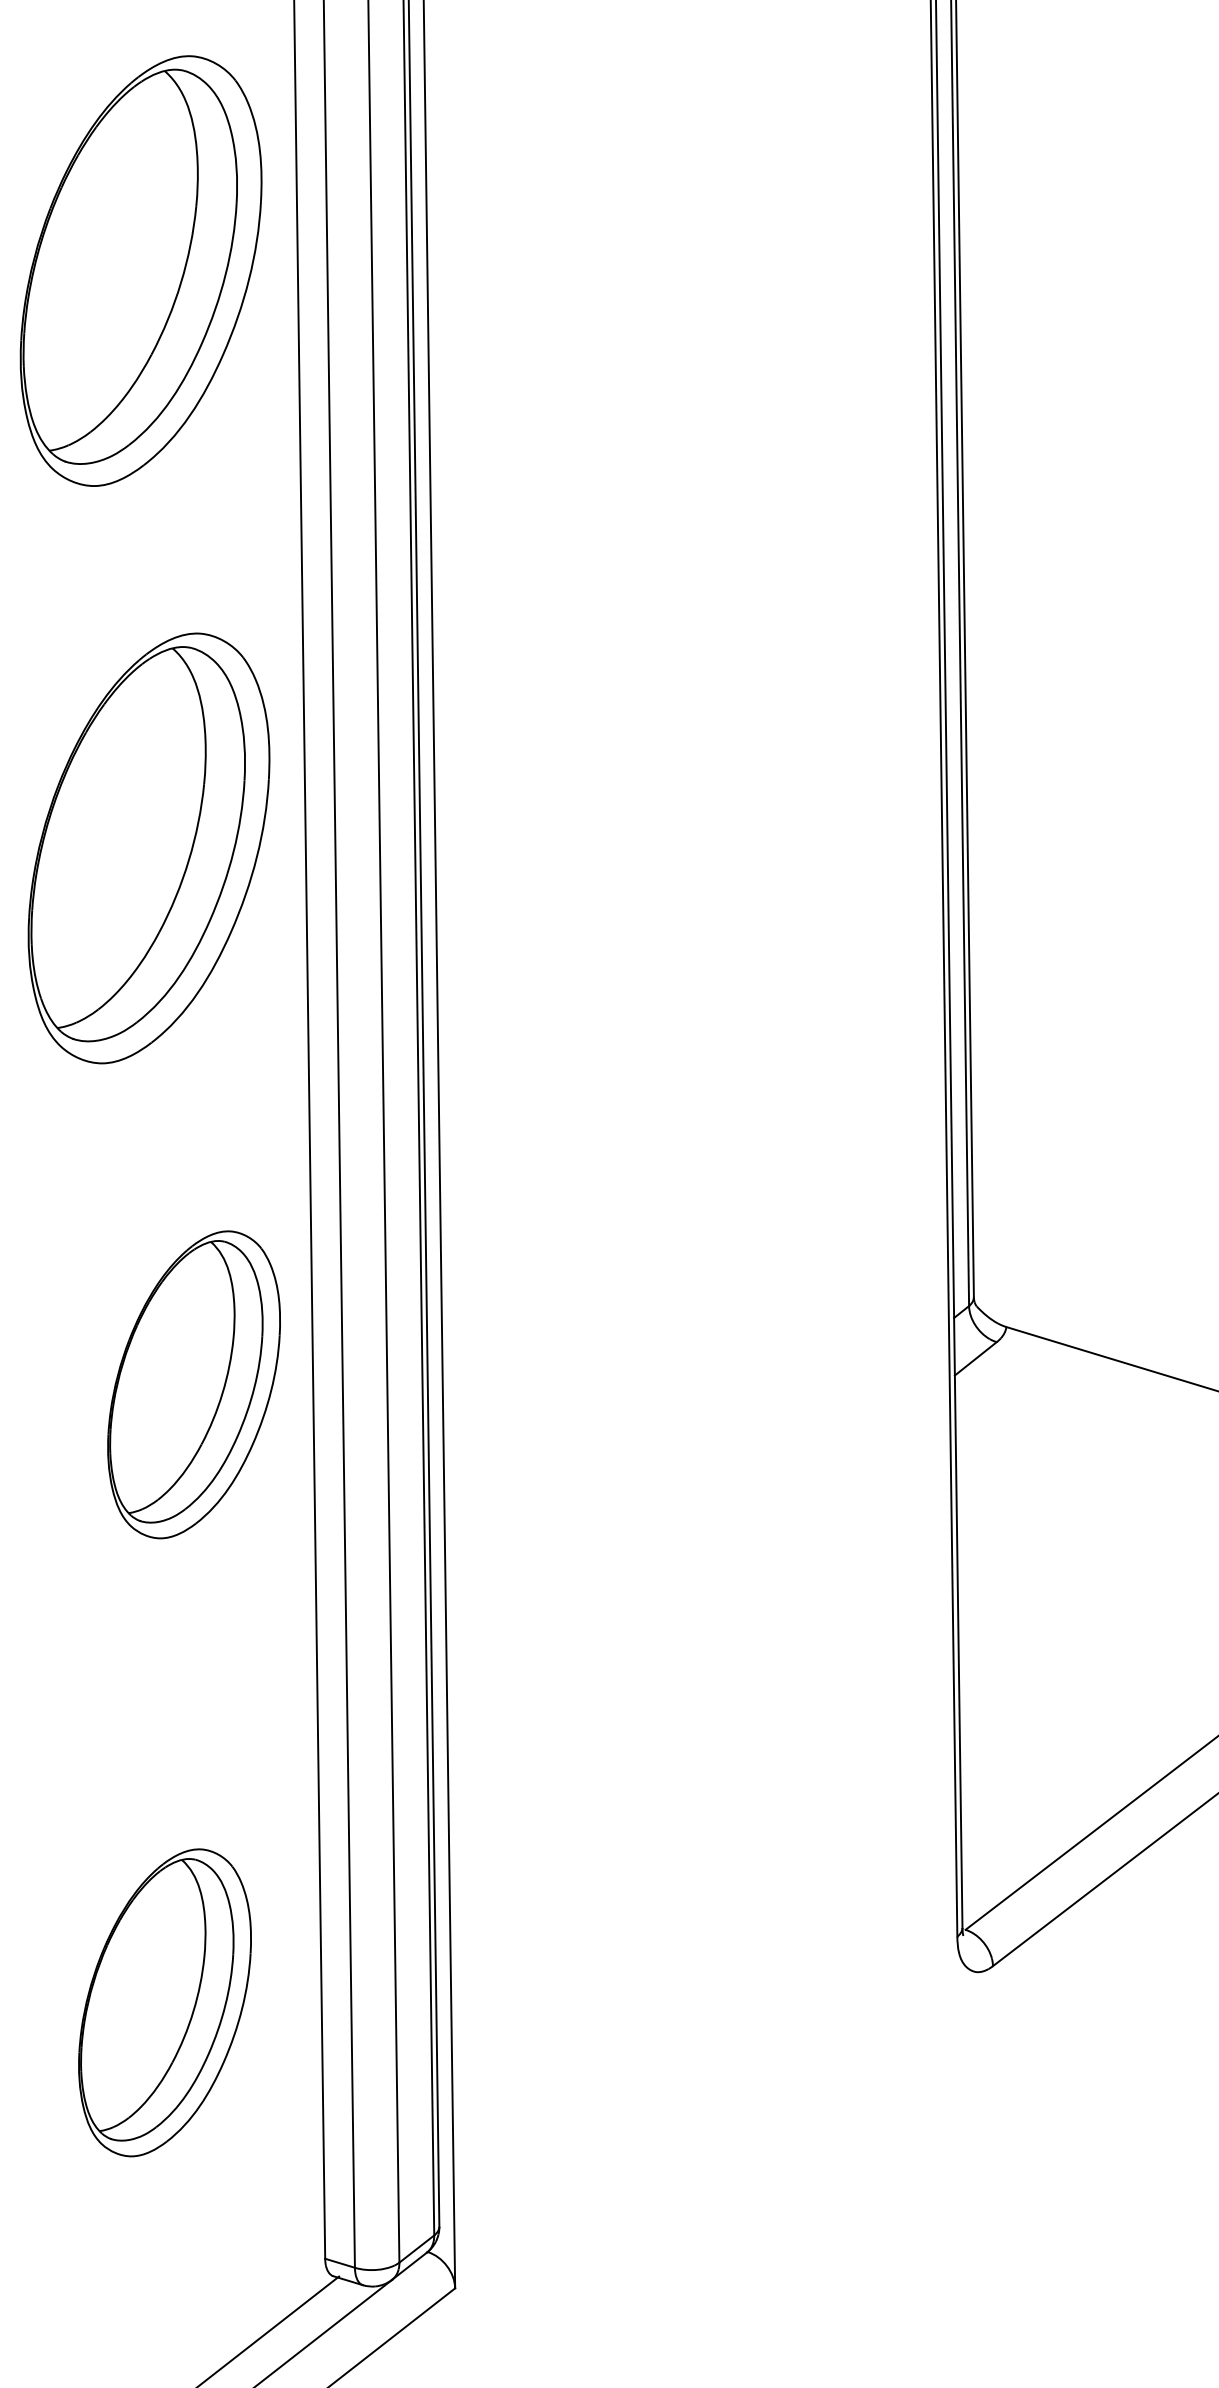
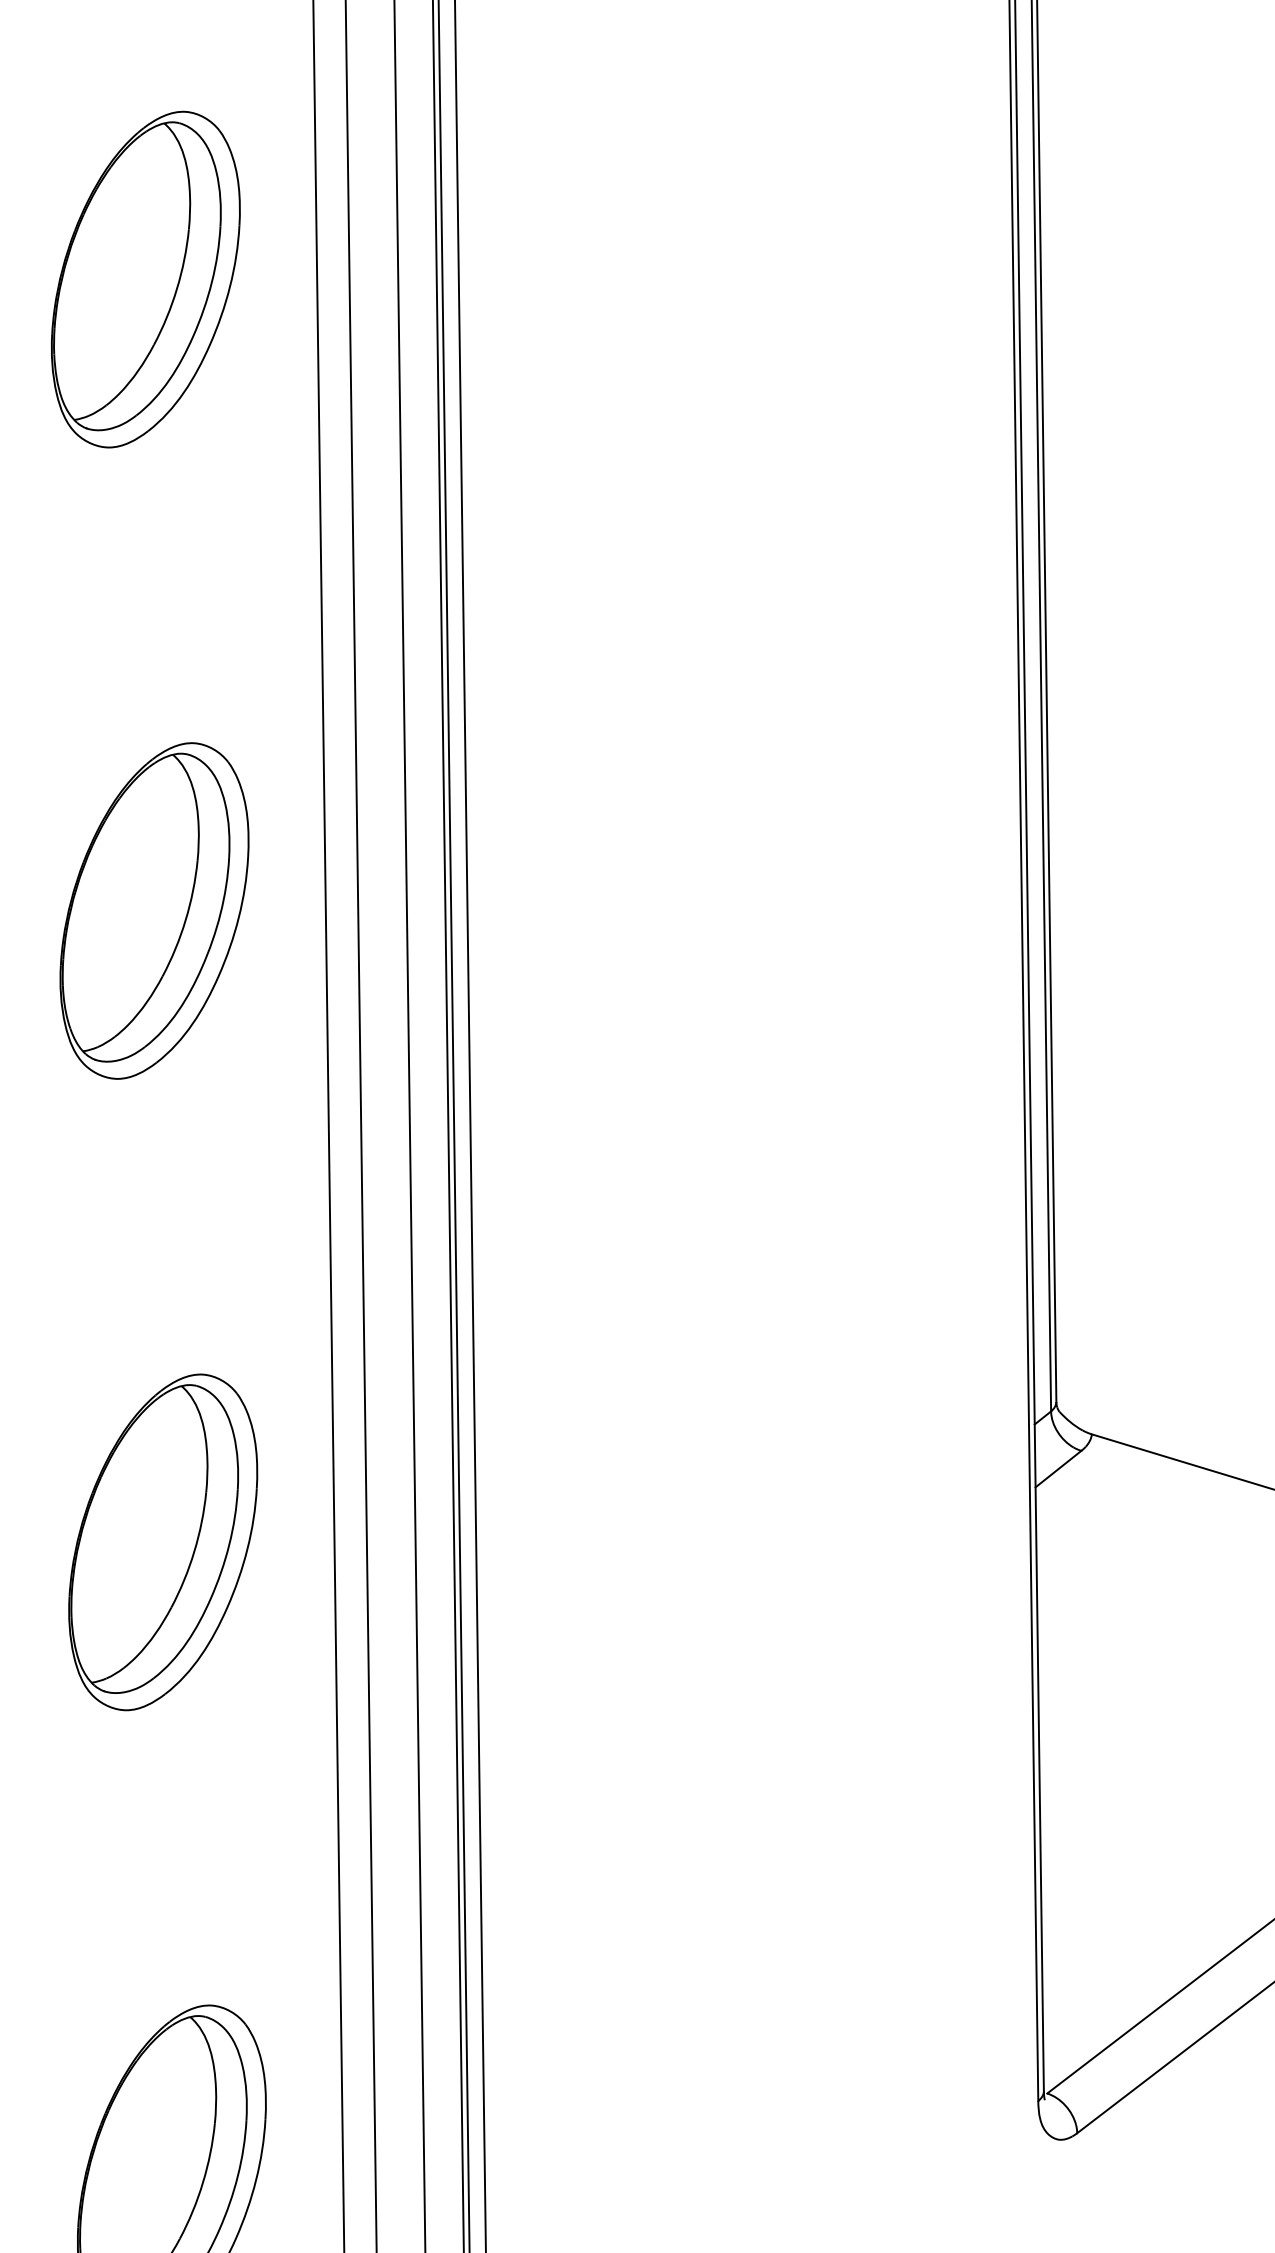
part: (141, 270) -> (146, 279), size x0.71
part: (149, 848) -> (154, 911), size x0.71
part: (193, 1384) -> (162, 1542), moved

